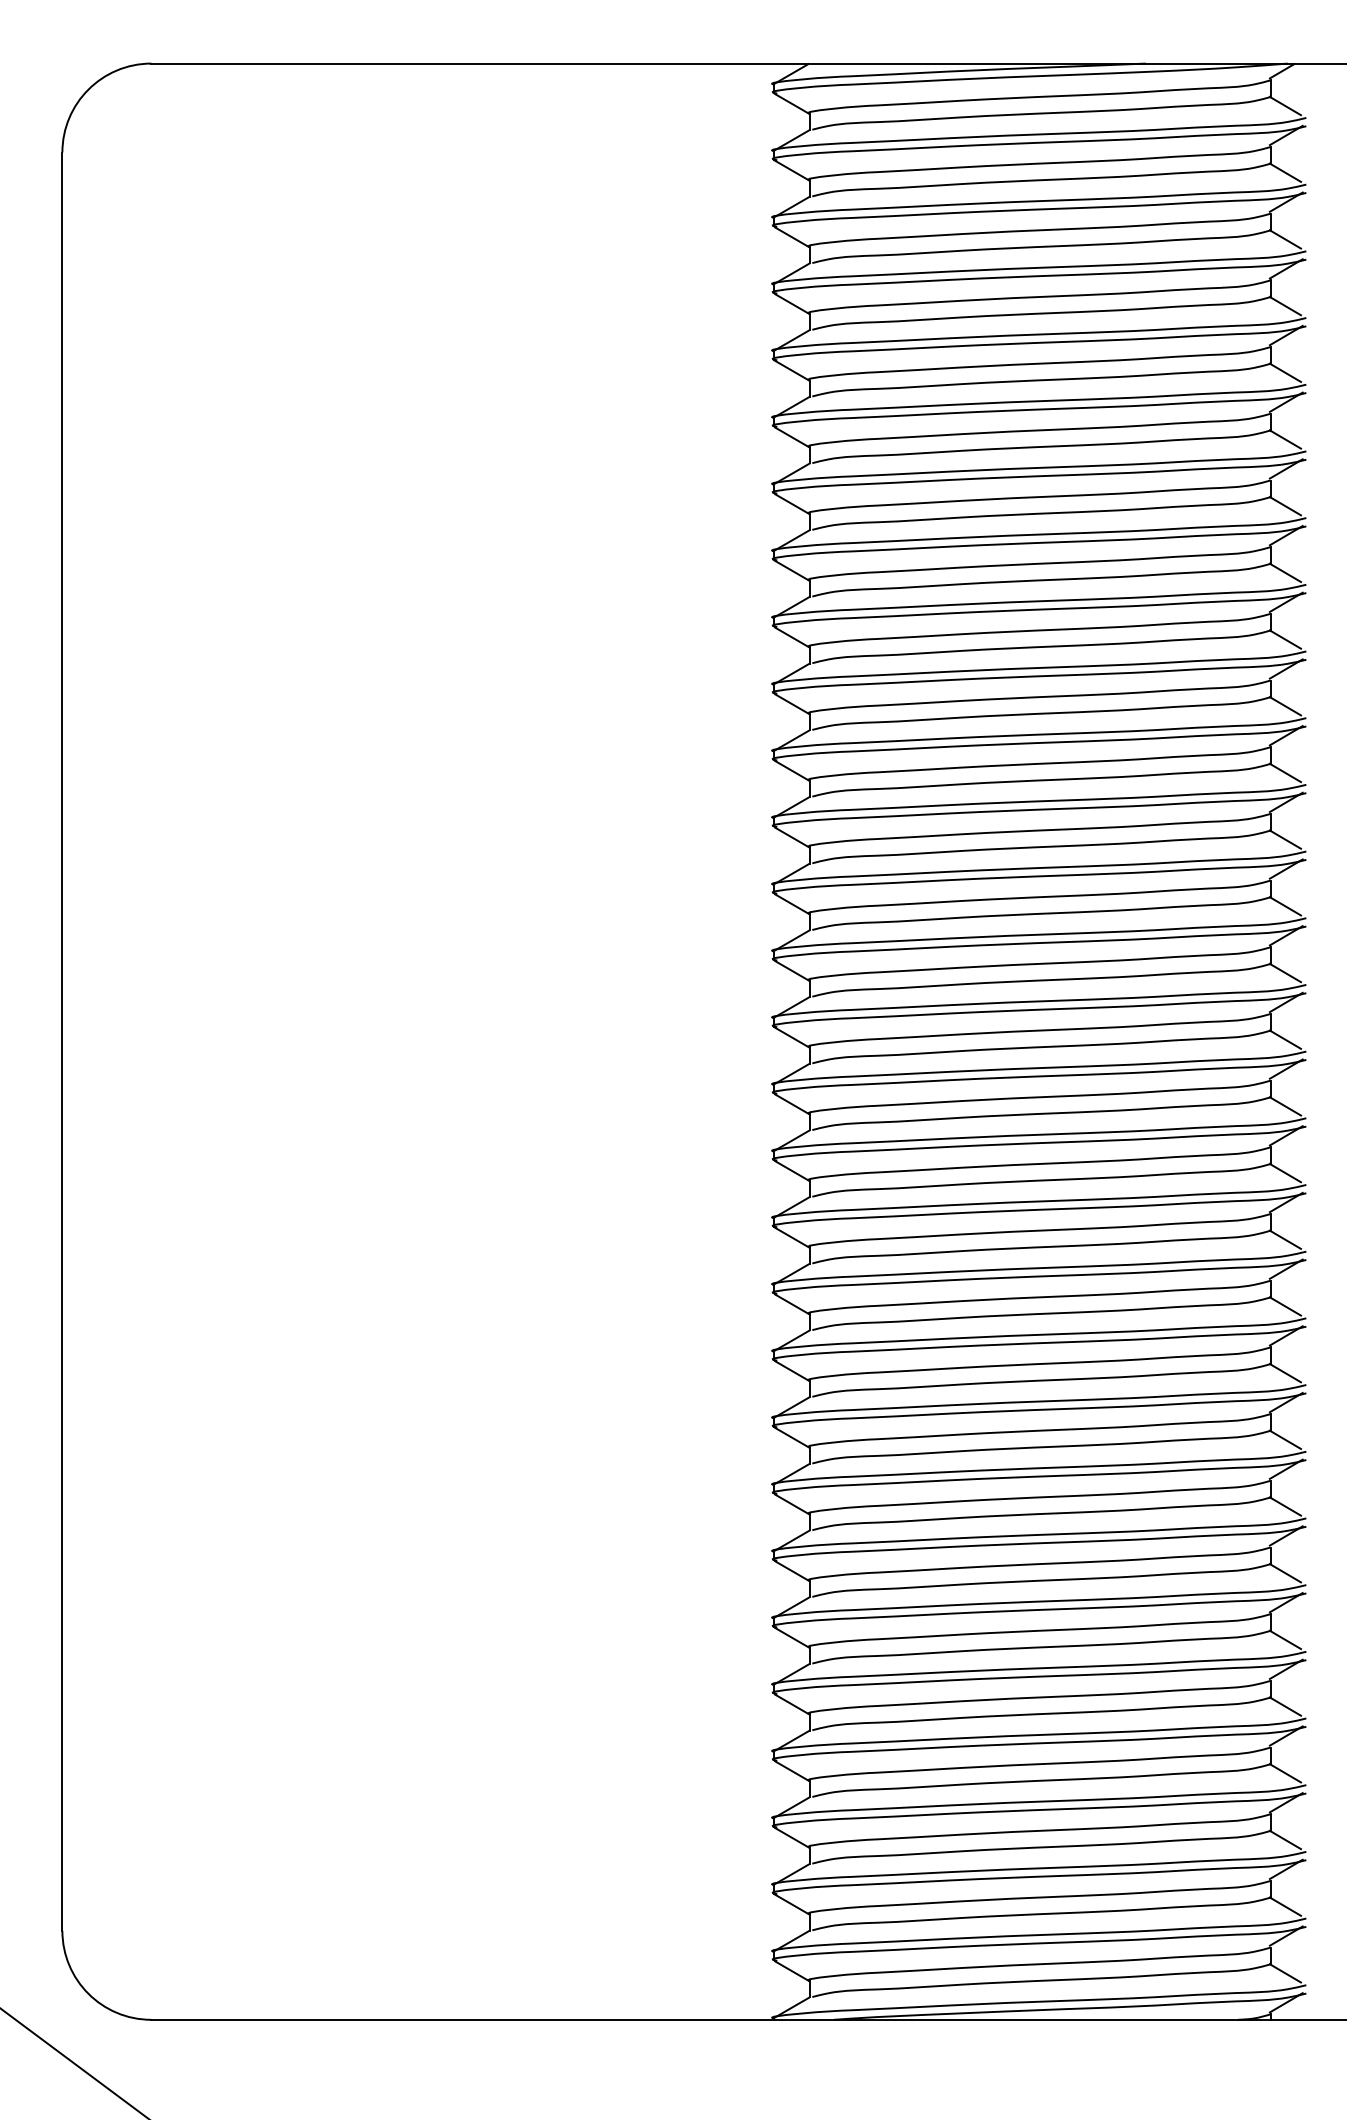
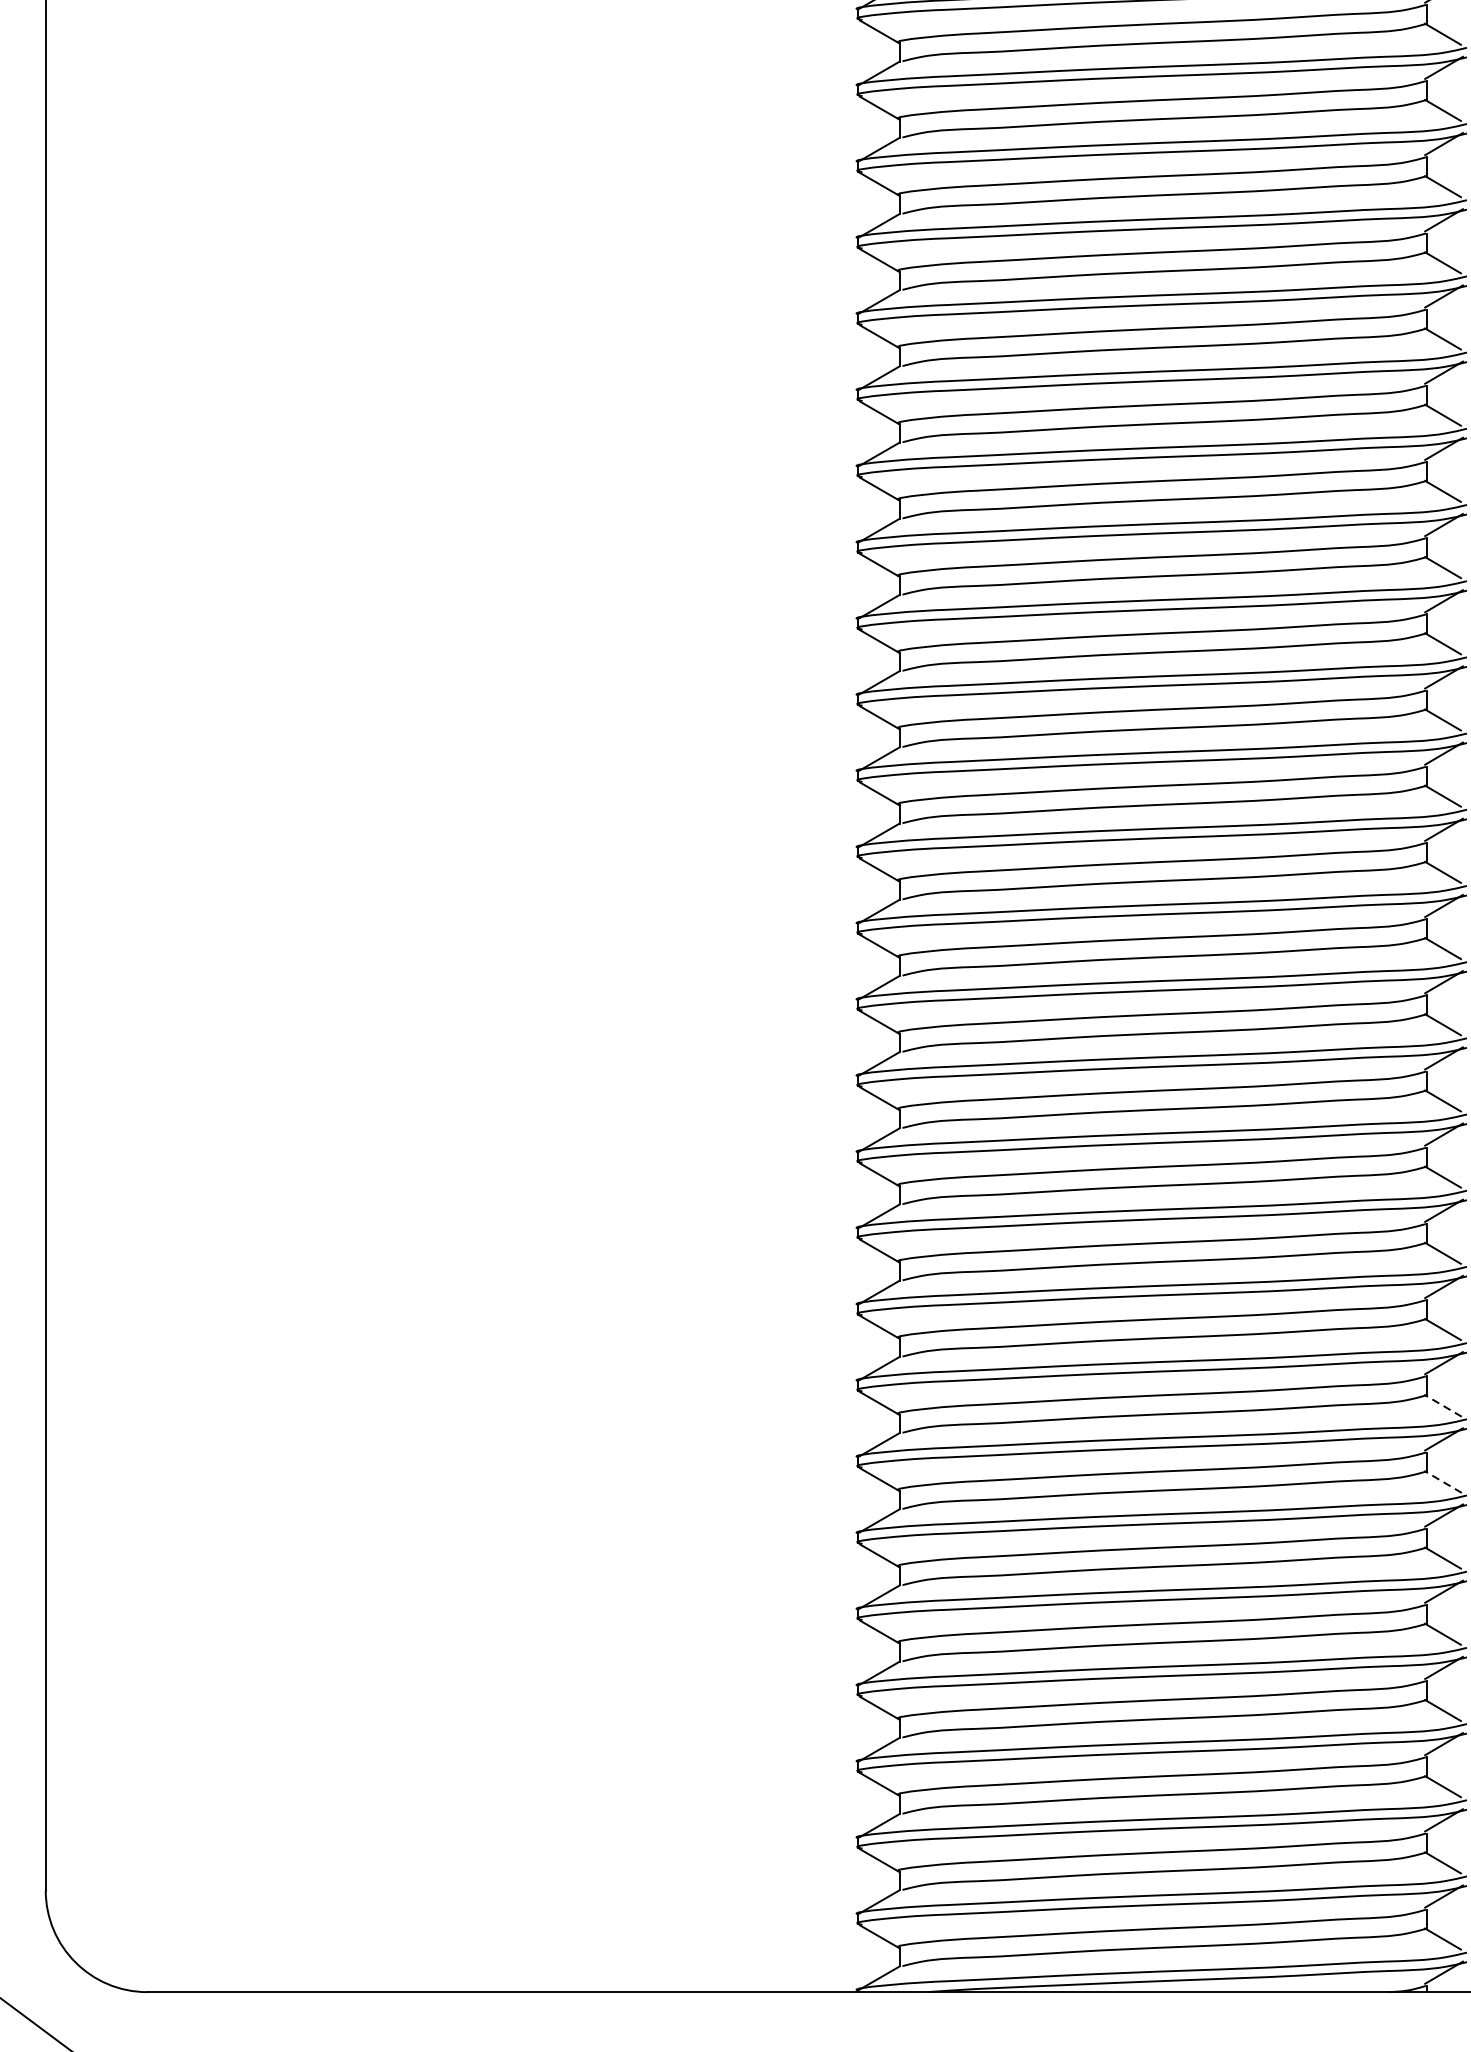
line: (1284, 1506) -> (1441, 1405), solid -> dashed
line: (1284, 1572) -> (1441, 1481), solid -> dashed

